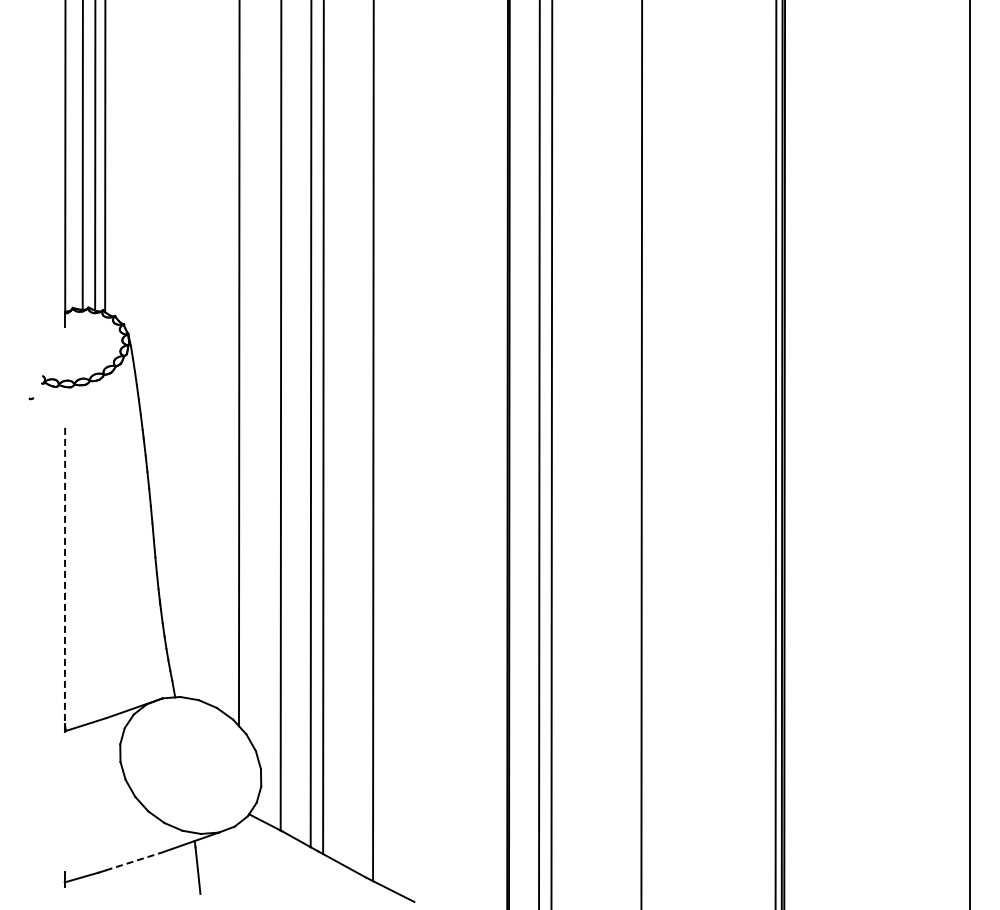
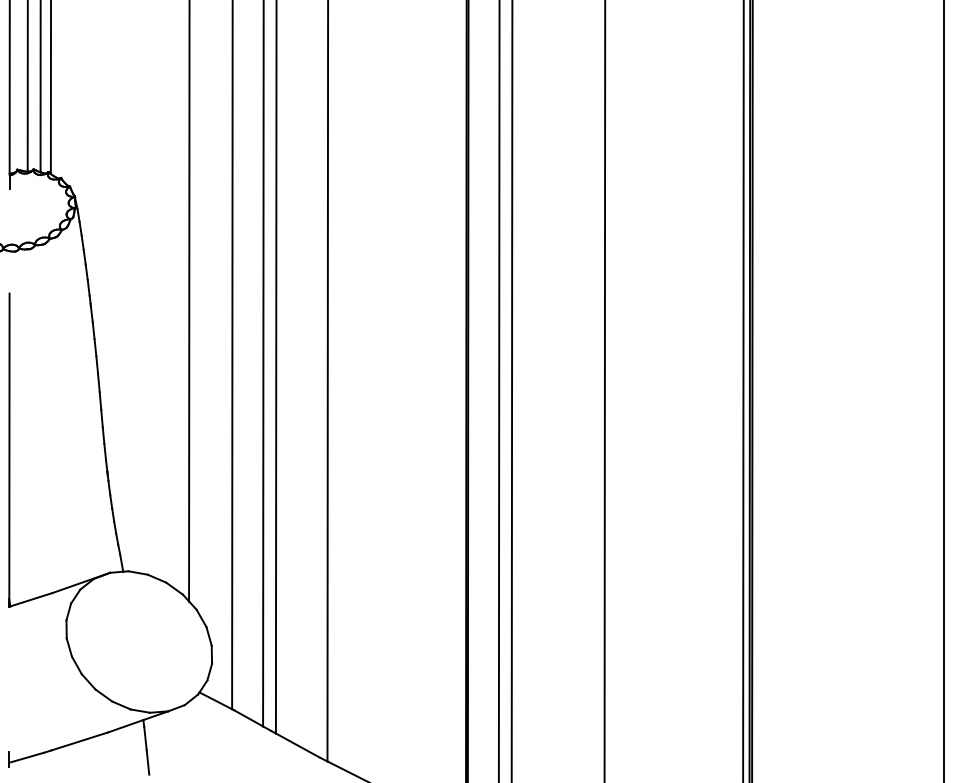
line: (65, 576) -> (9, 446), dashed -> solid
line: (133, 861) -> (80, 741), dashed -> solid

